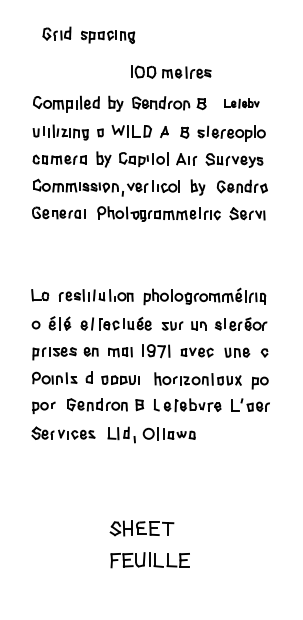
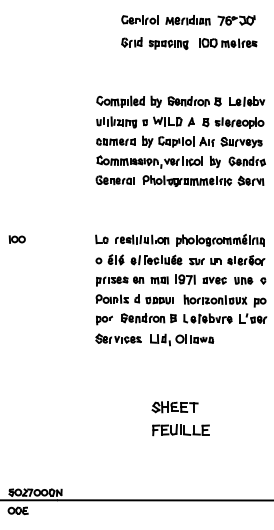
part: (88, 35) -> (154, 43), moved
part: (171, 72) -> (228, 43), moved
part: (241, 103) -> (246, 101), size x1.43

